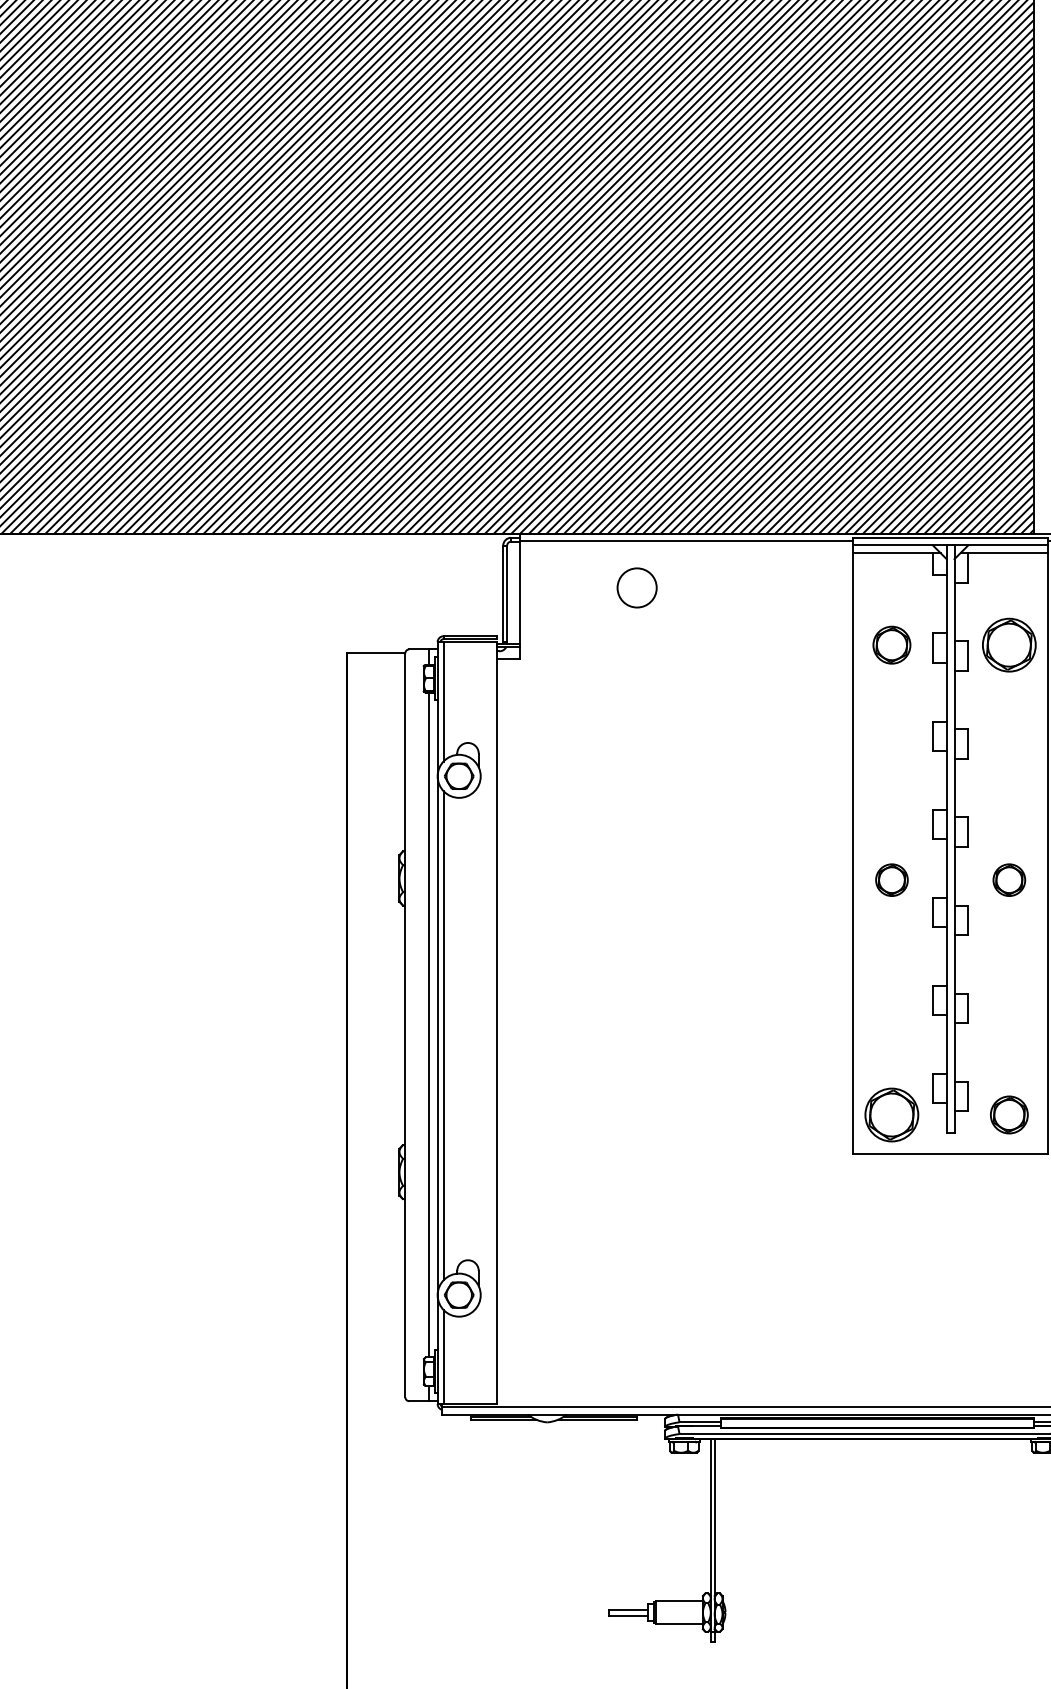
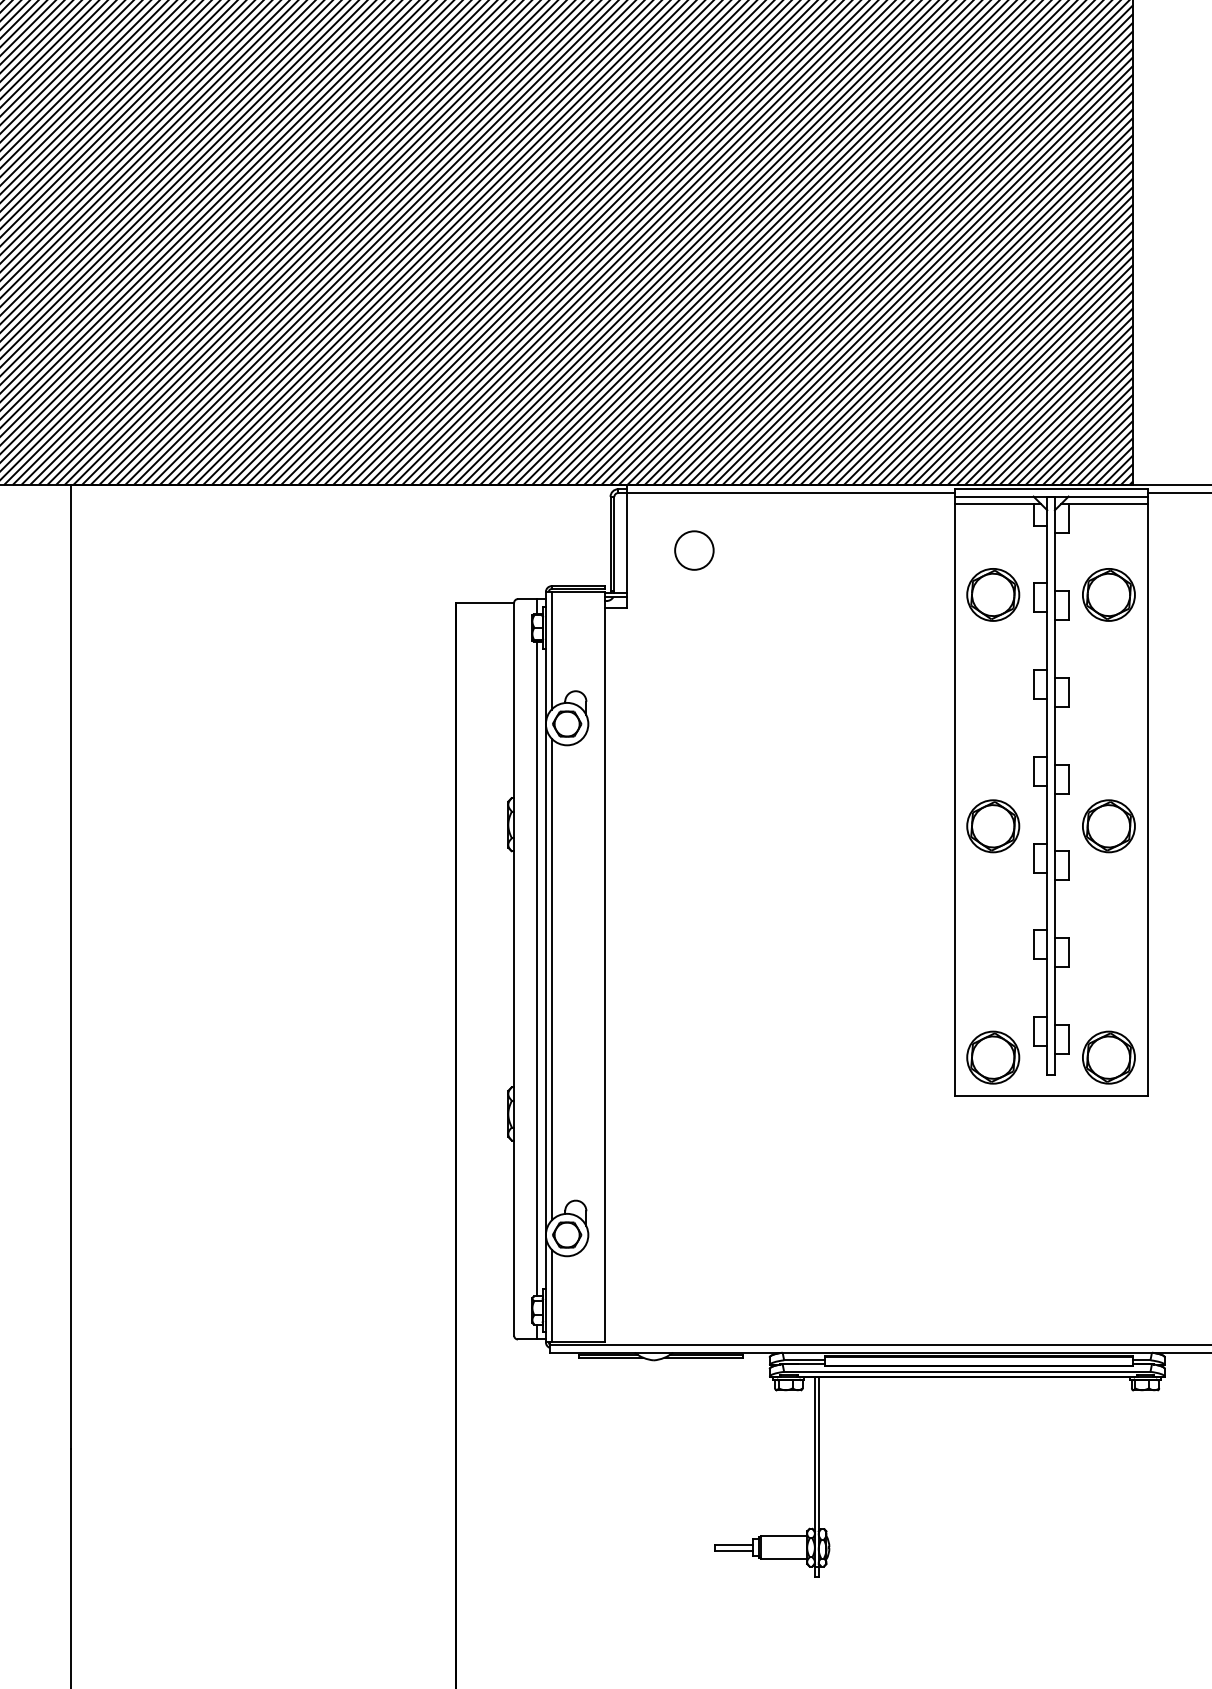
circle: (637, 587) -> (694, 550), moved
part: (892, 644) -> (993, 594), size x1.43
part: (892, 880) -> (993, 826), size x1.67
part: (1008, 880) -> (1108, 826), size x1.67
part: (1008, 1114) -> (1108, 1057), size x1.43

